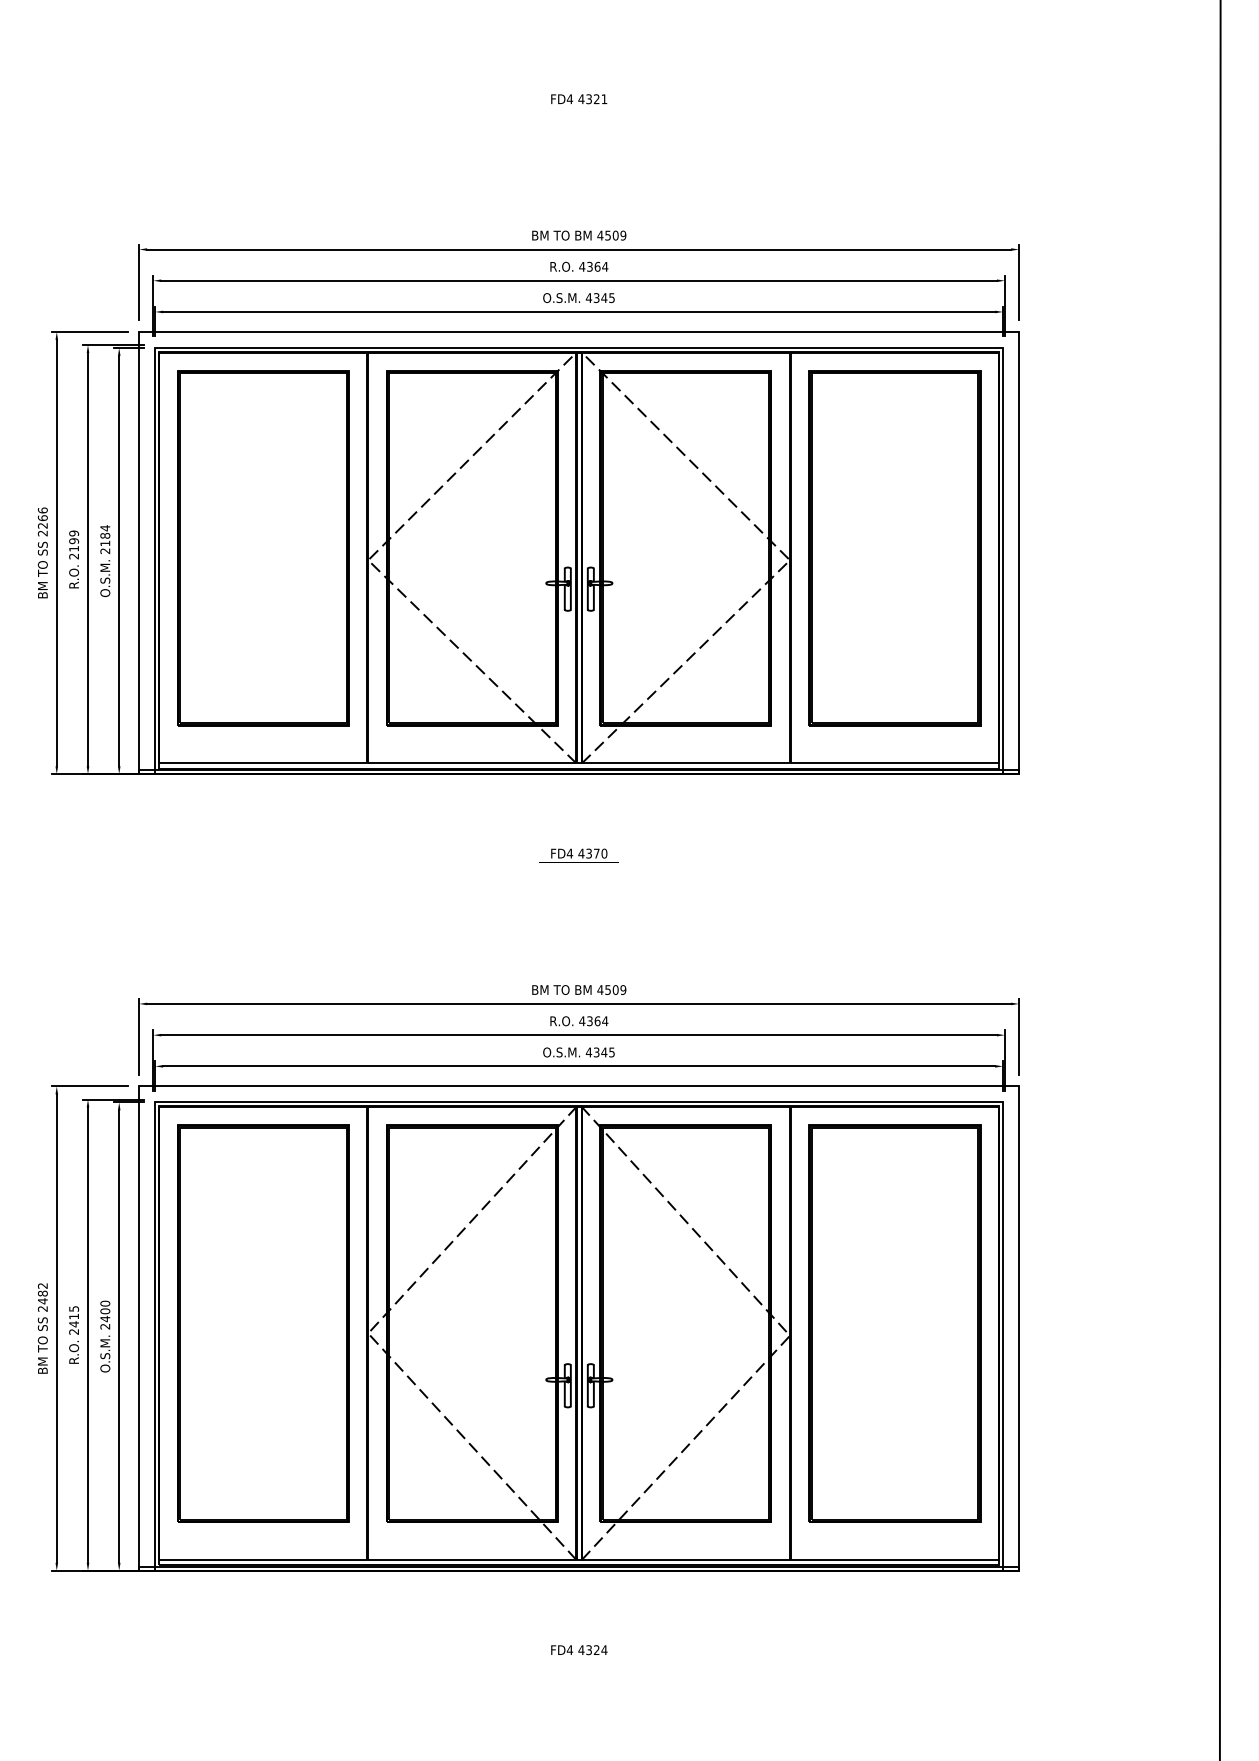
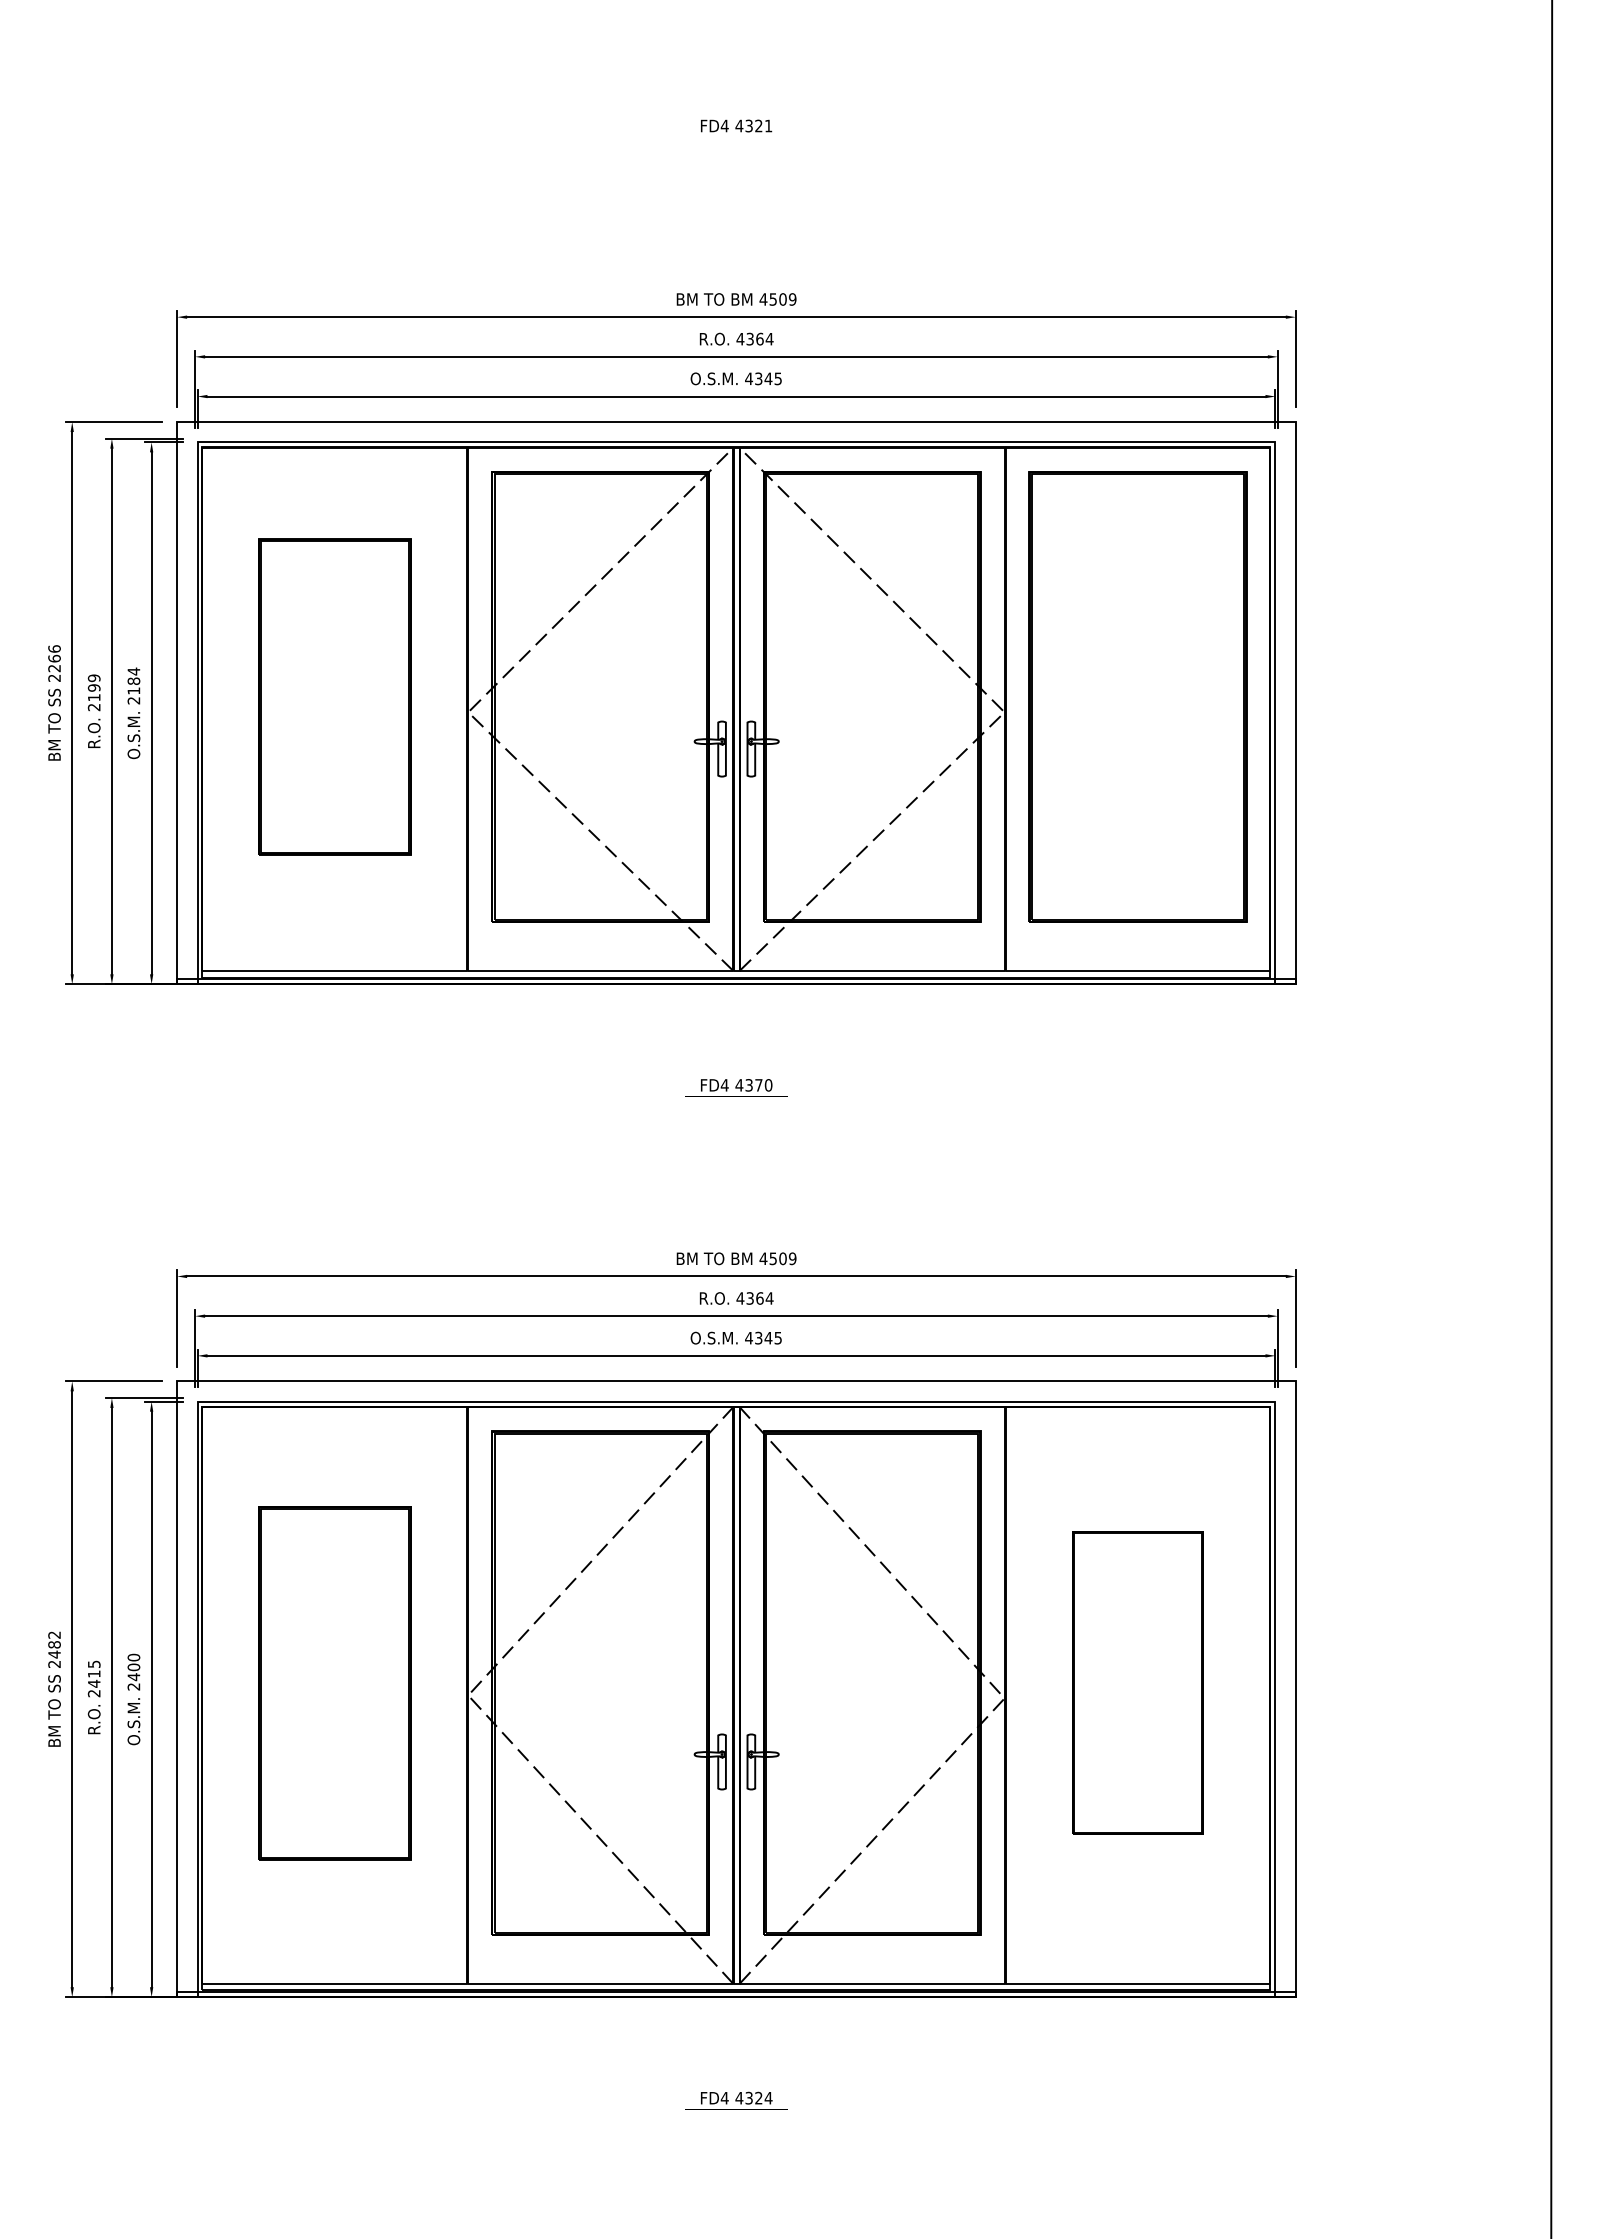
part: (263, 547) -> (334, 696), size x0.7
part: (263, 1323) -> (334, 1682), size x0.7
part: (894, 1323) -> (1137, 1682), size x0.6

